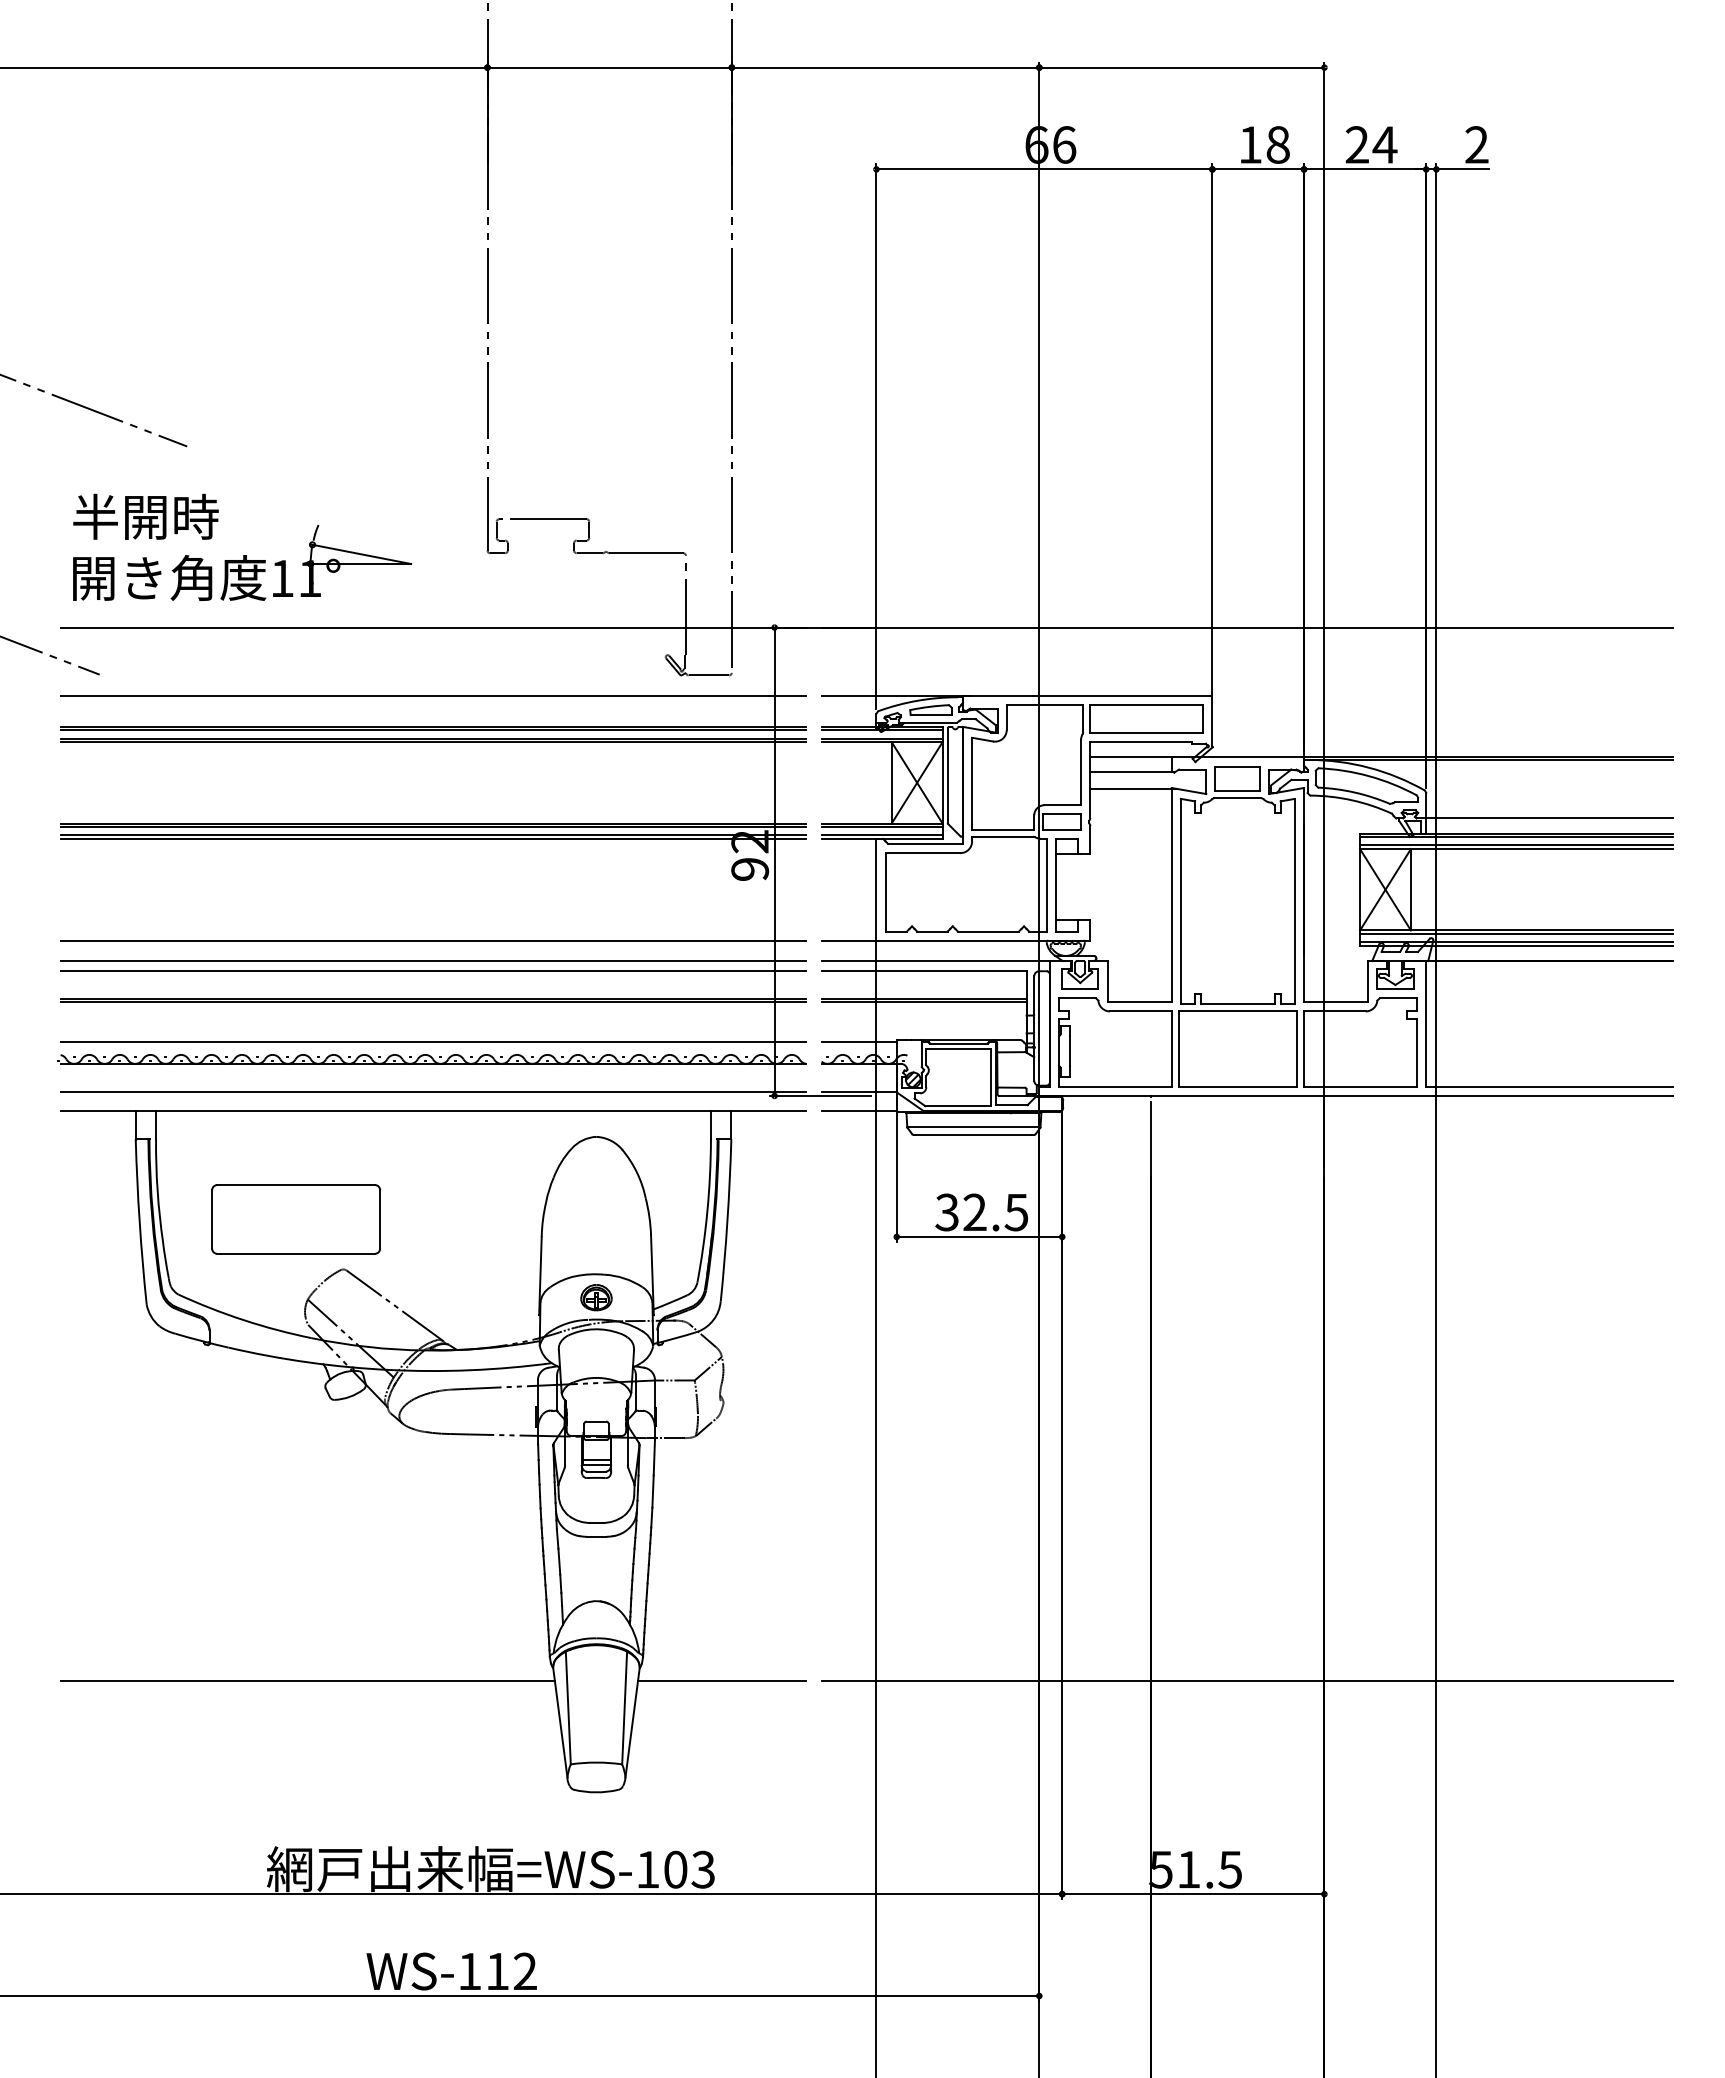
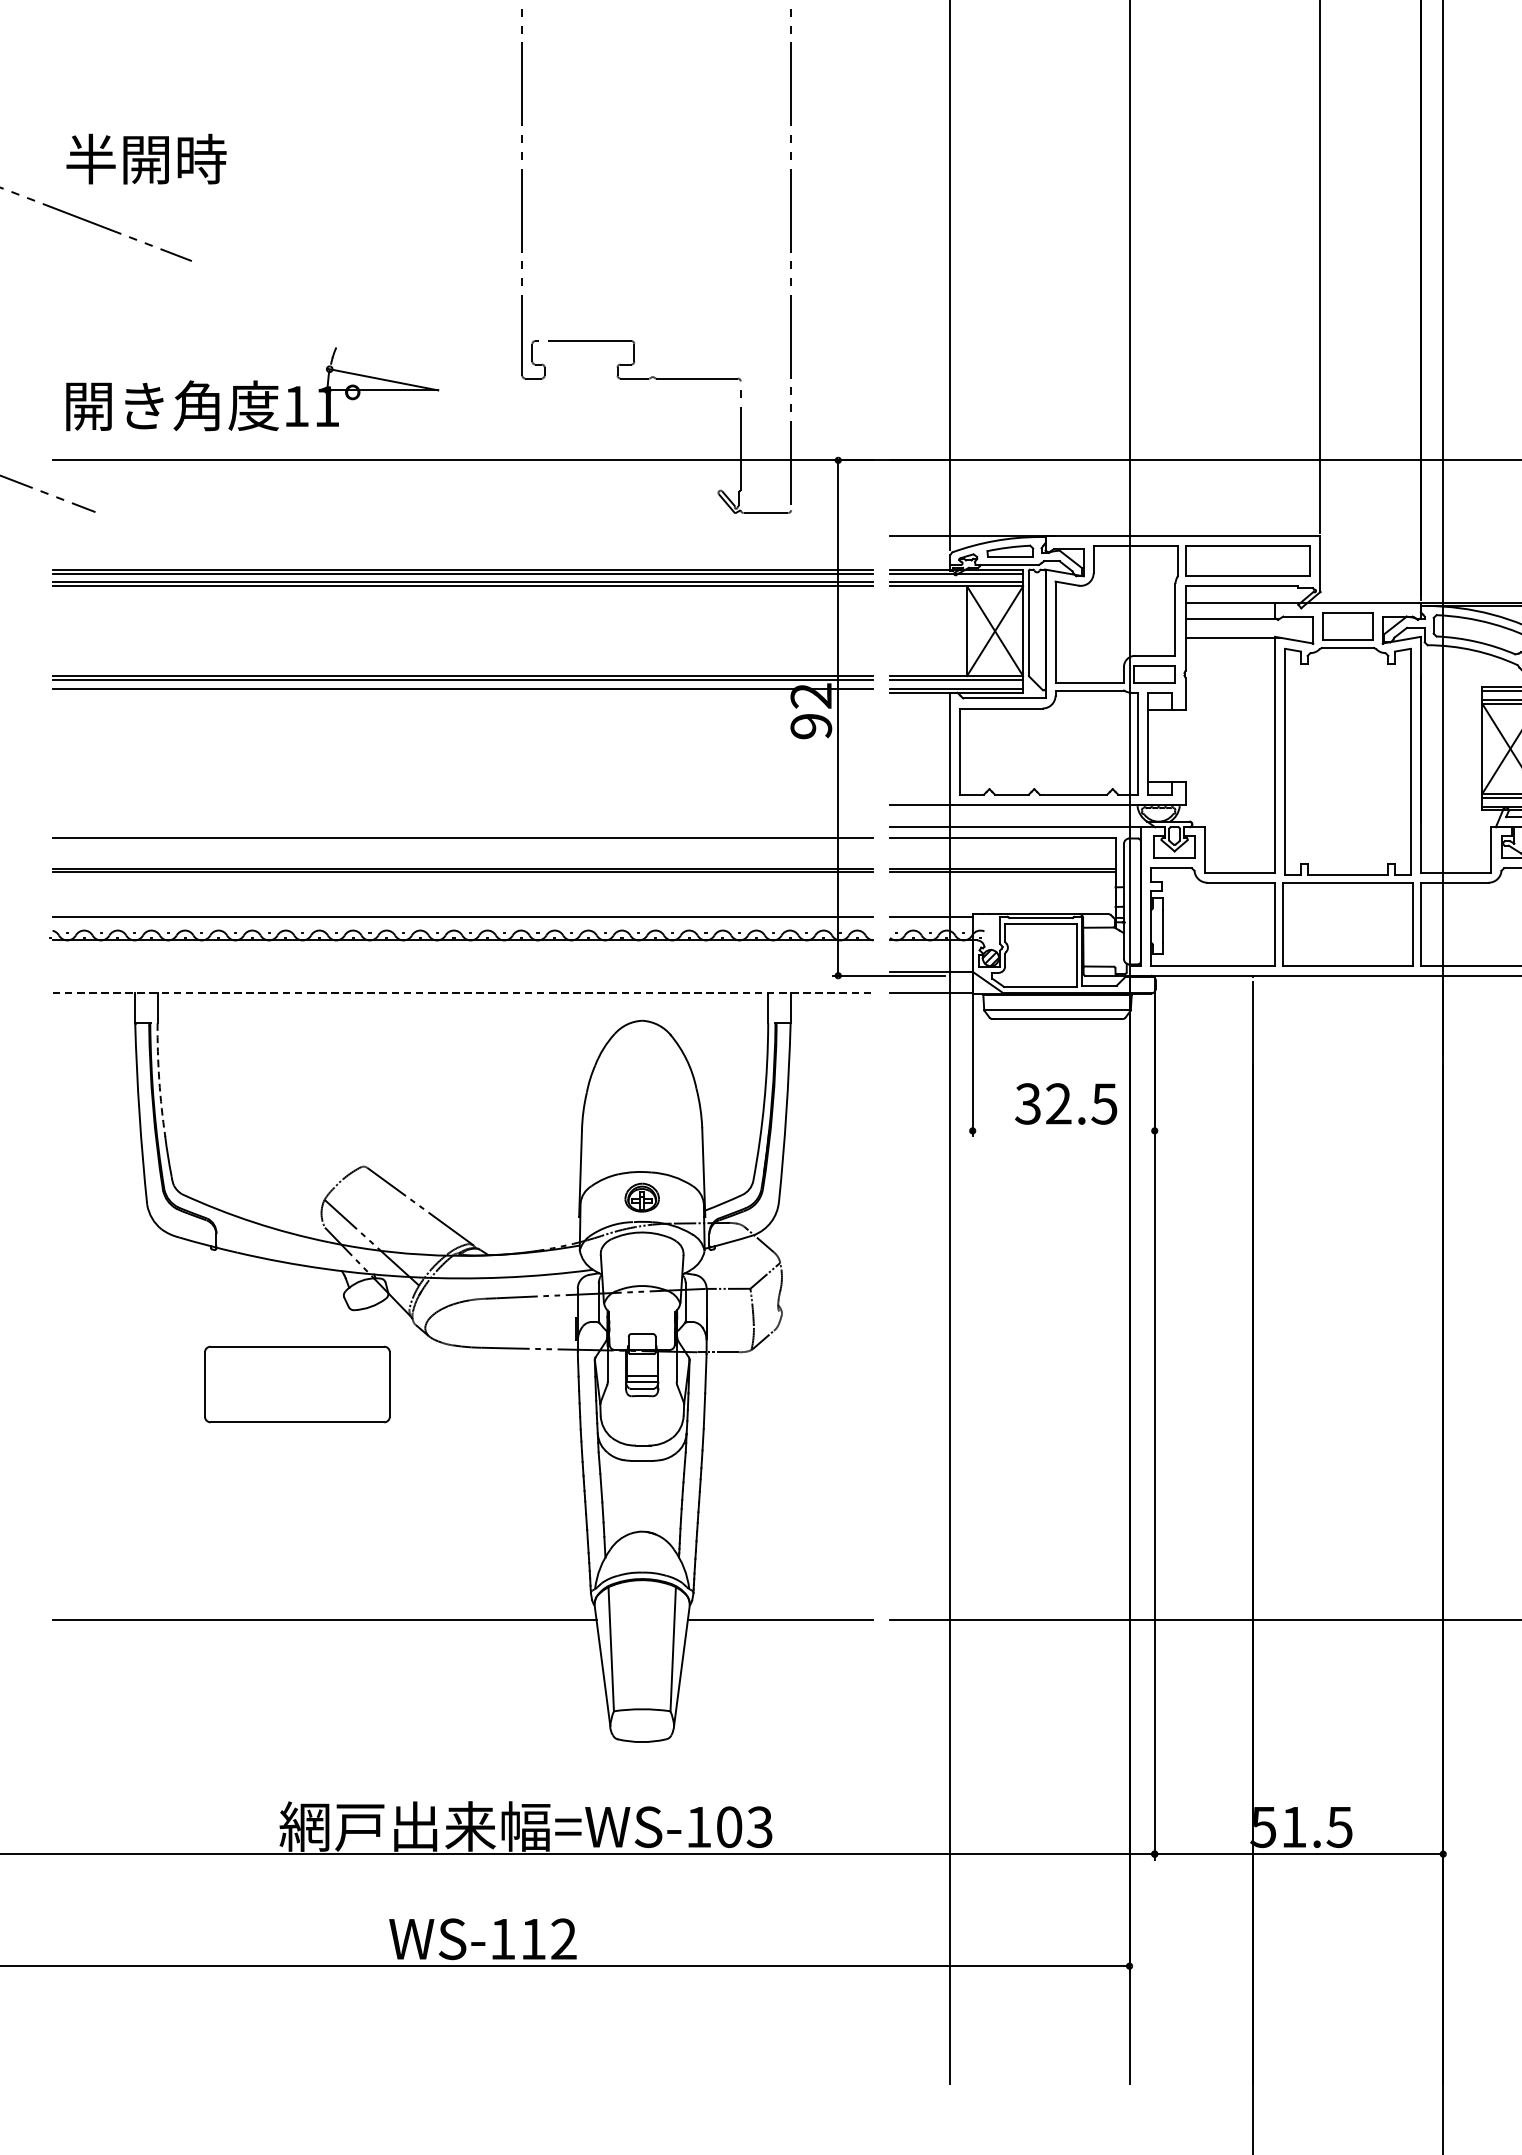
text: (145, 516) -> (145, 158), moved
line: (433, 696) -> (462, 536), removed
line: (433, 838) -> (462, 692), removed
line: (433, 940) -> (462, 804), removed
line: (433, 961) -> (462, 827), removed
line: (433, 1092) -> (462, 971), removed
line: (433, 1111) -> (462, 992), solid -> dashed
arc: (157, 1190) -> (159, 1079), solid -> dashed
part: (295, 1219) -> (296, 1384), moved
line: (979, 1236) -> (1063, 1130), removed

